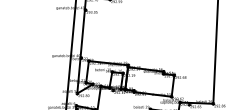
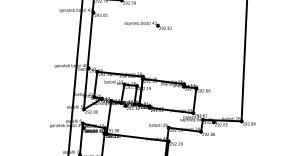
part: (132, 21) -> (147, 25), added

